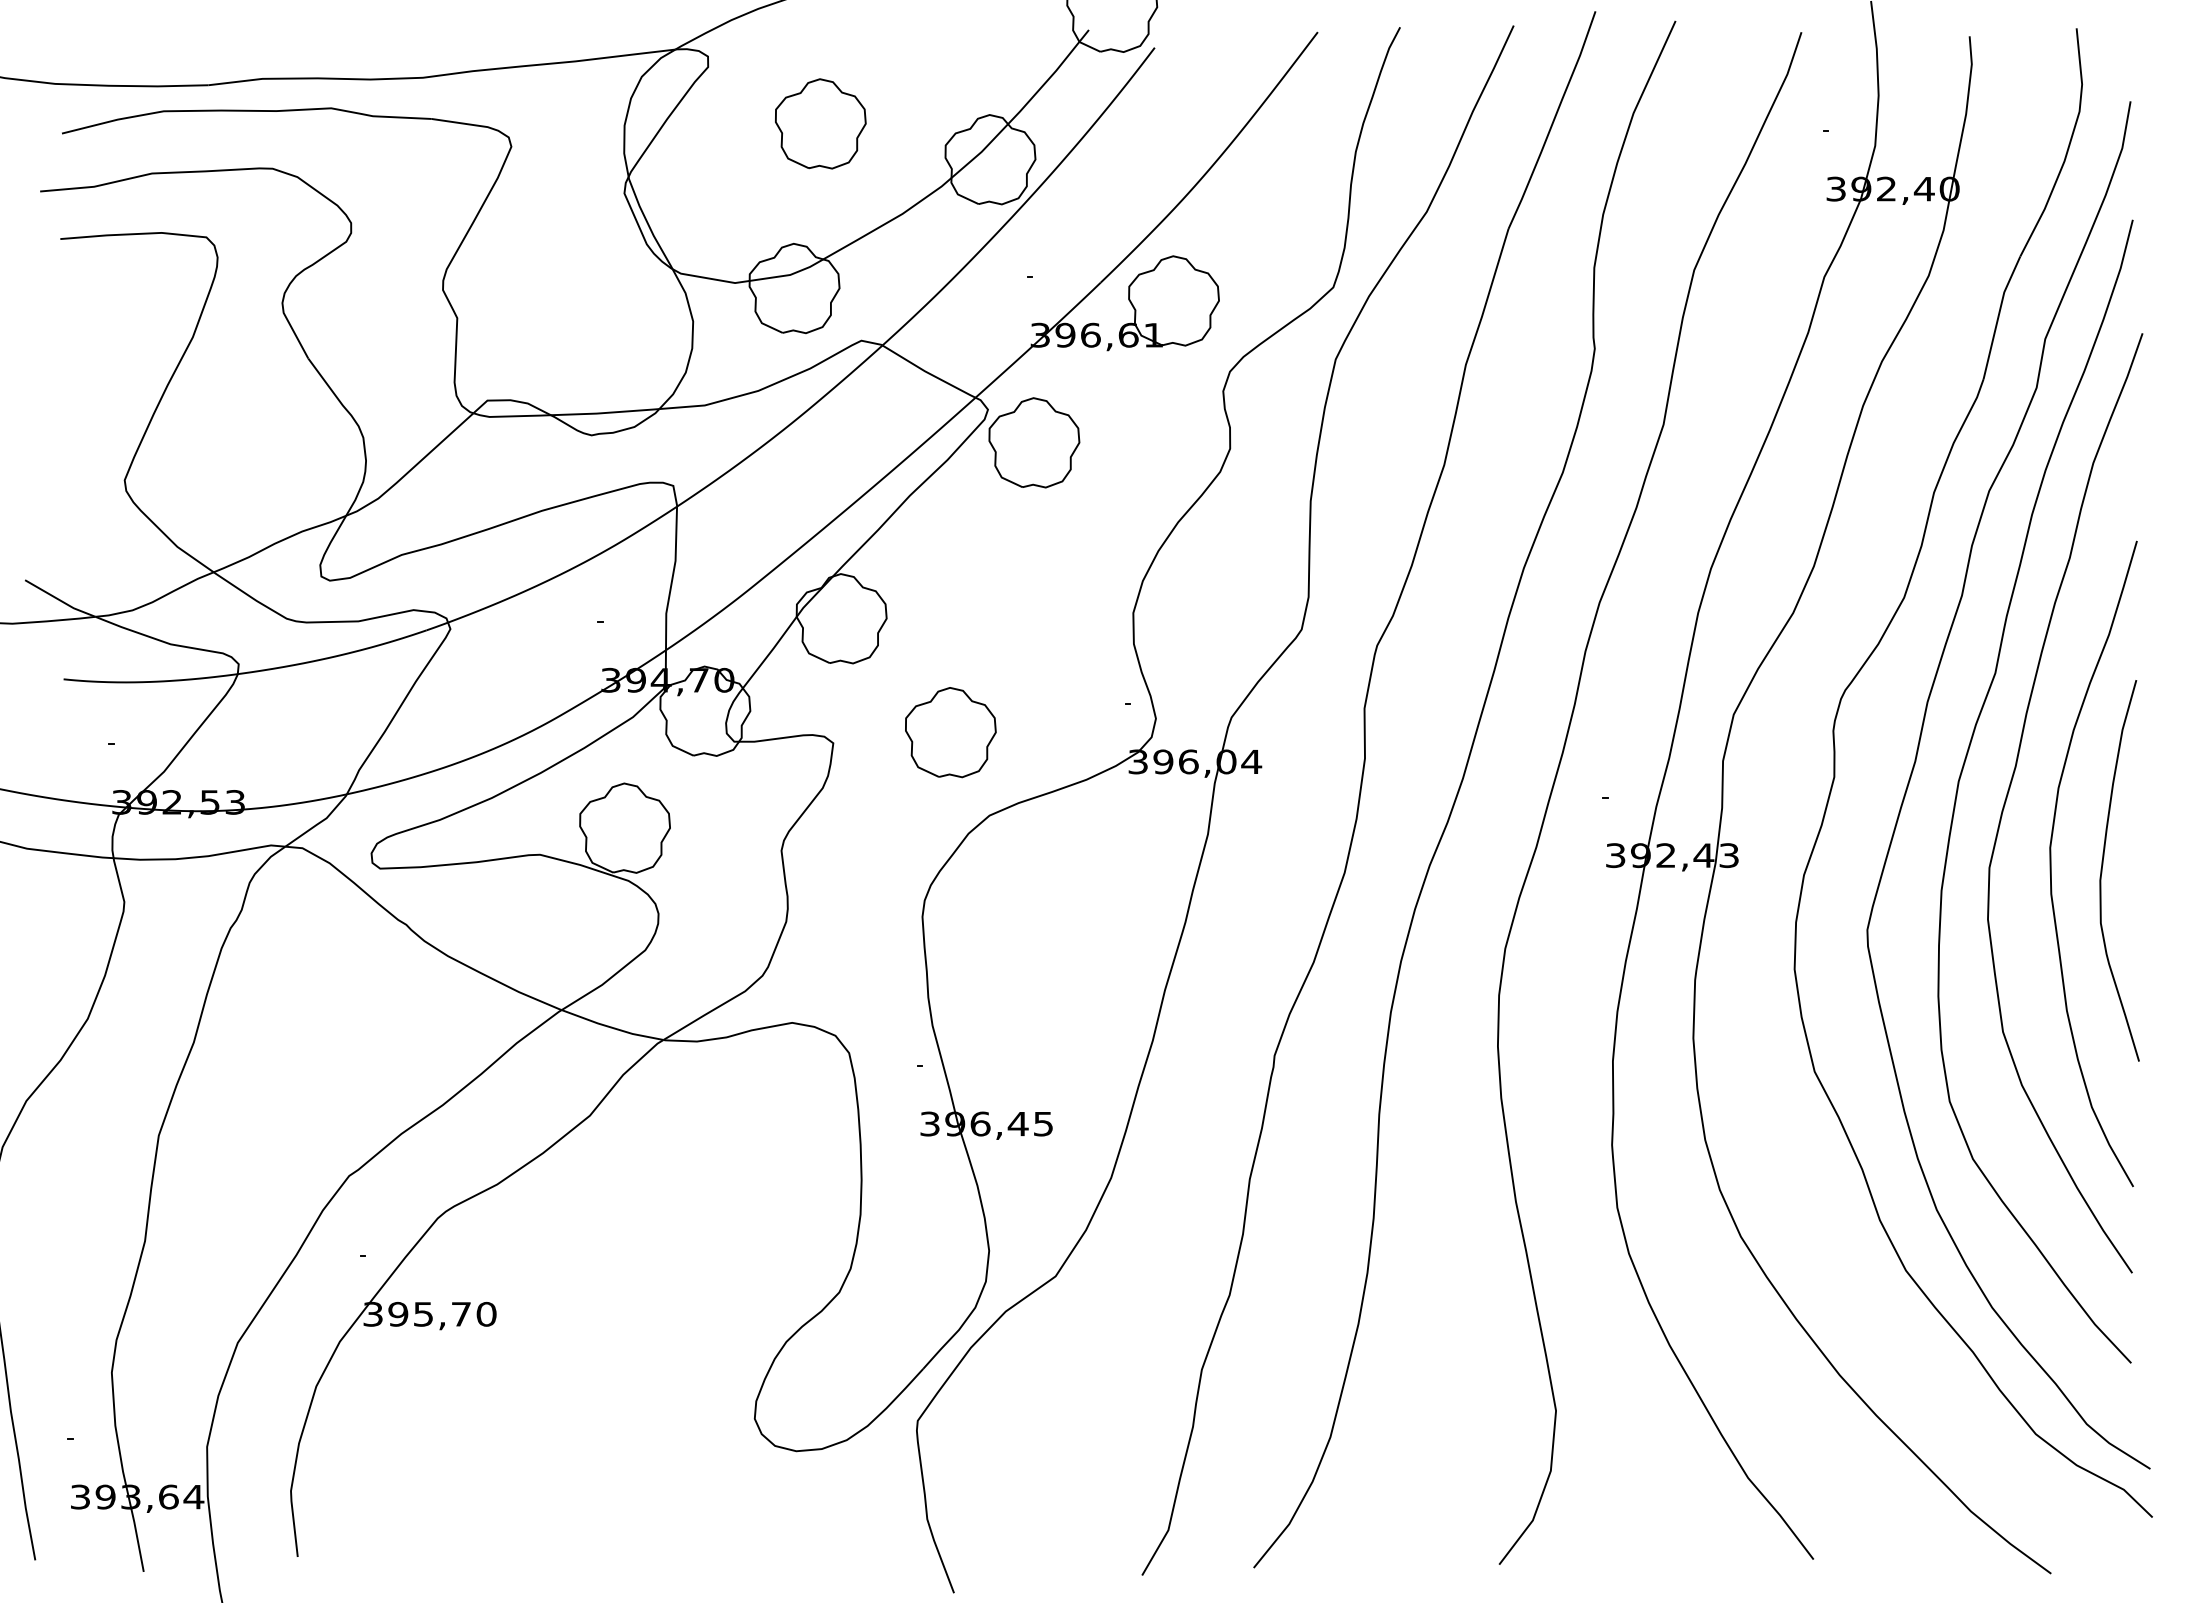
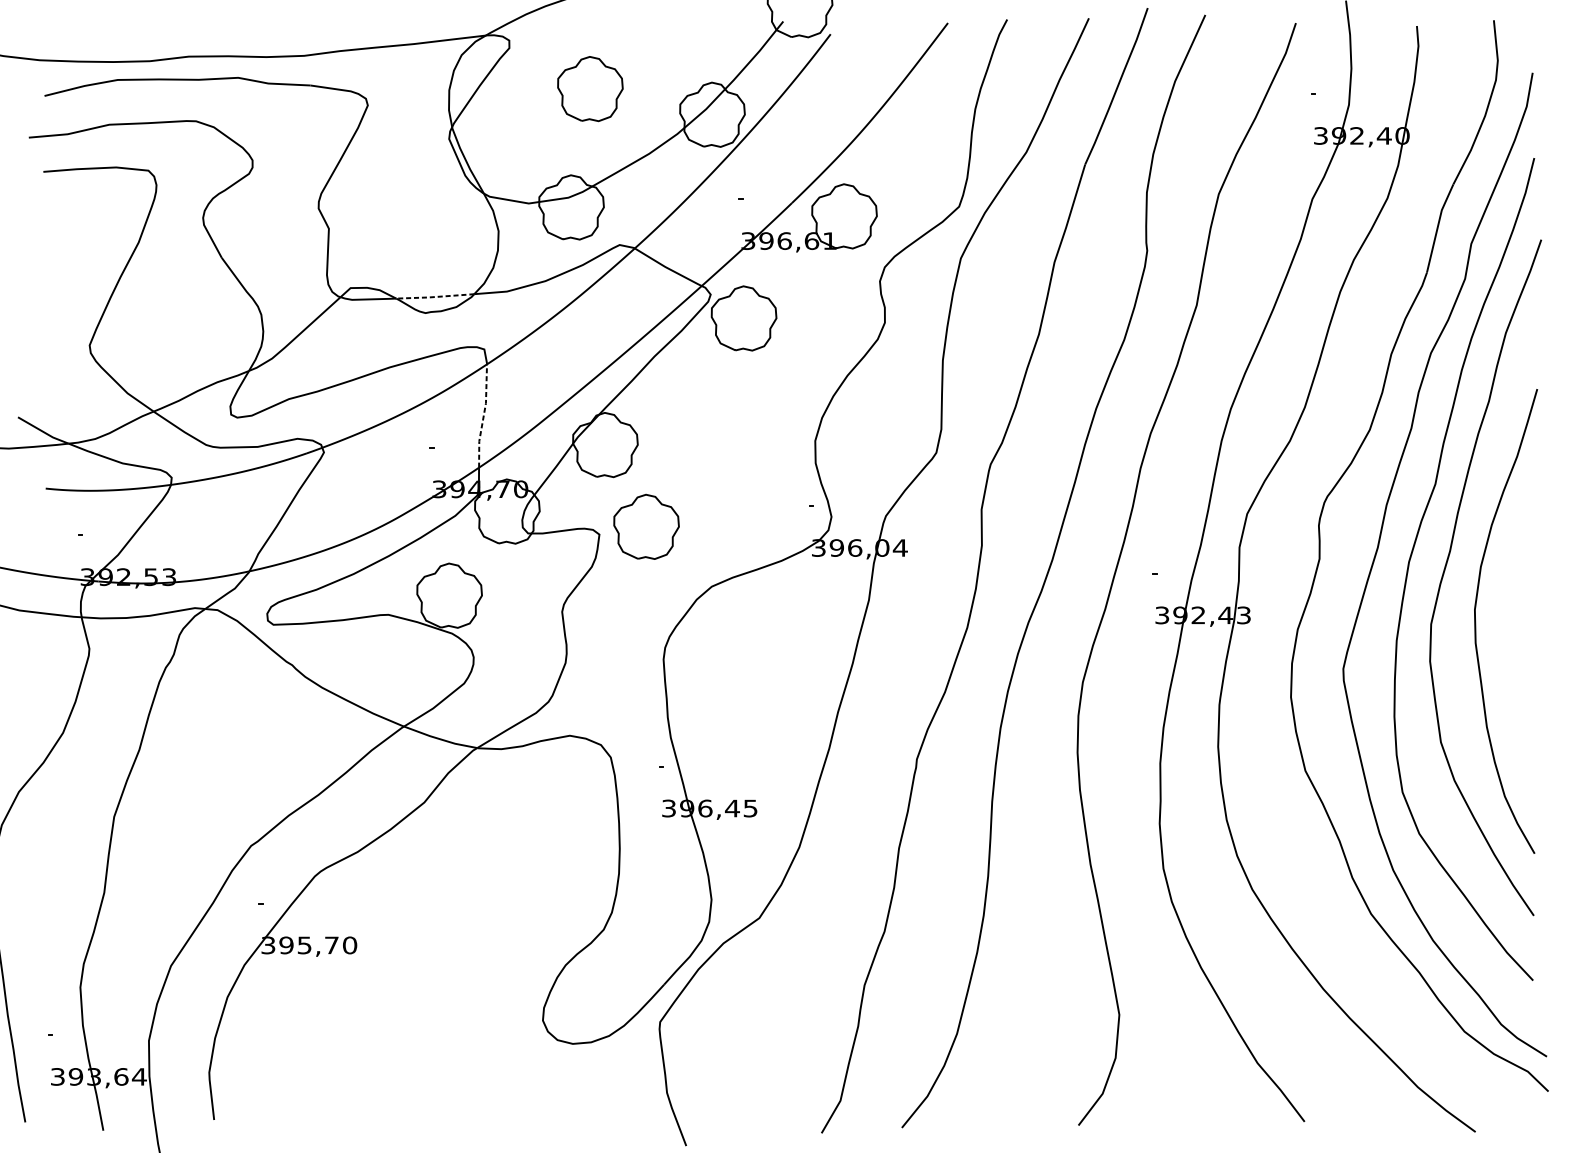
line: (605, 412) -> (435, 296), solid -> dashed
line: (672, 578) -> (483, 416), solid -> dashed
part: (950, 732) -> (646, 526), moved
curve: (2103, 865) -> (1513, 622), removed

